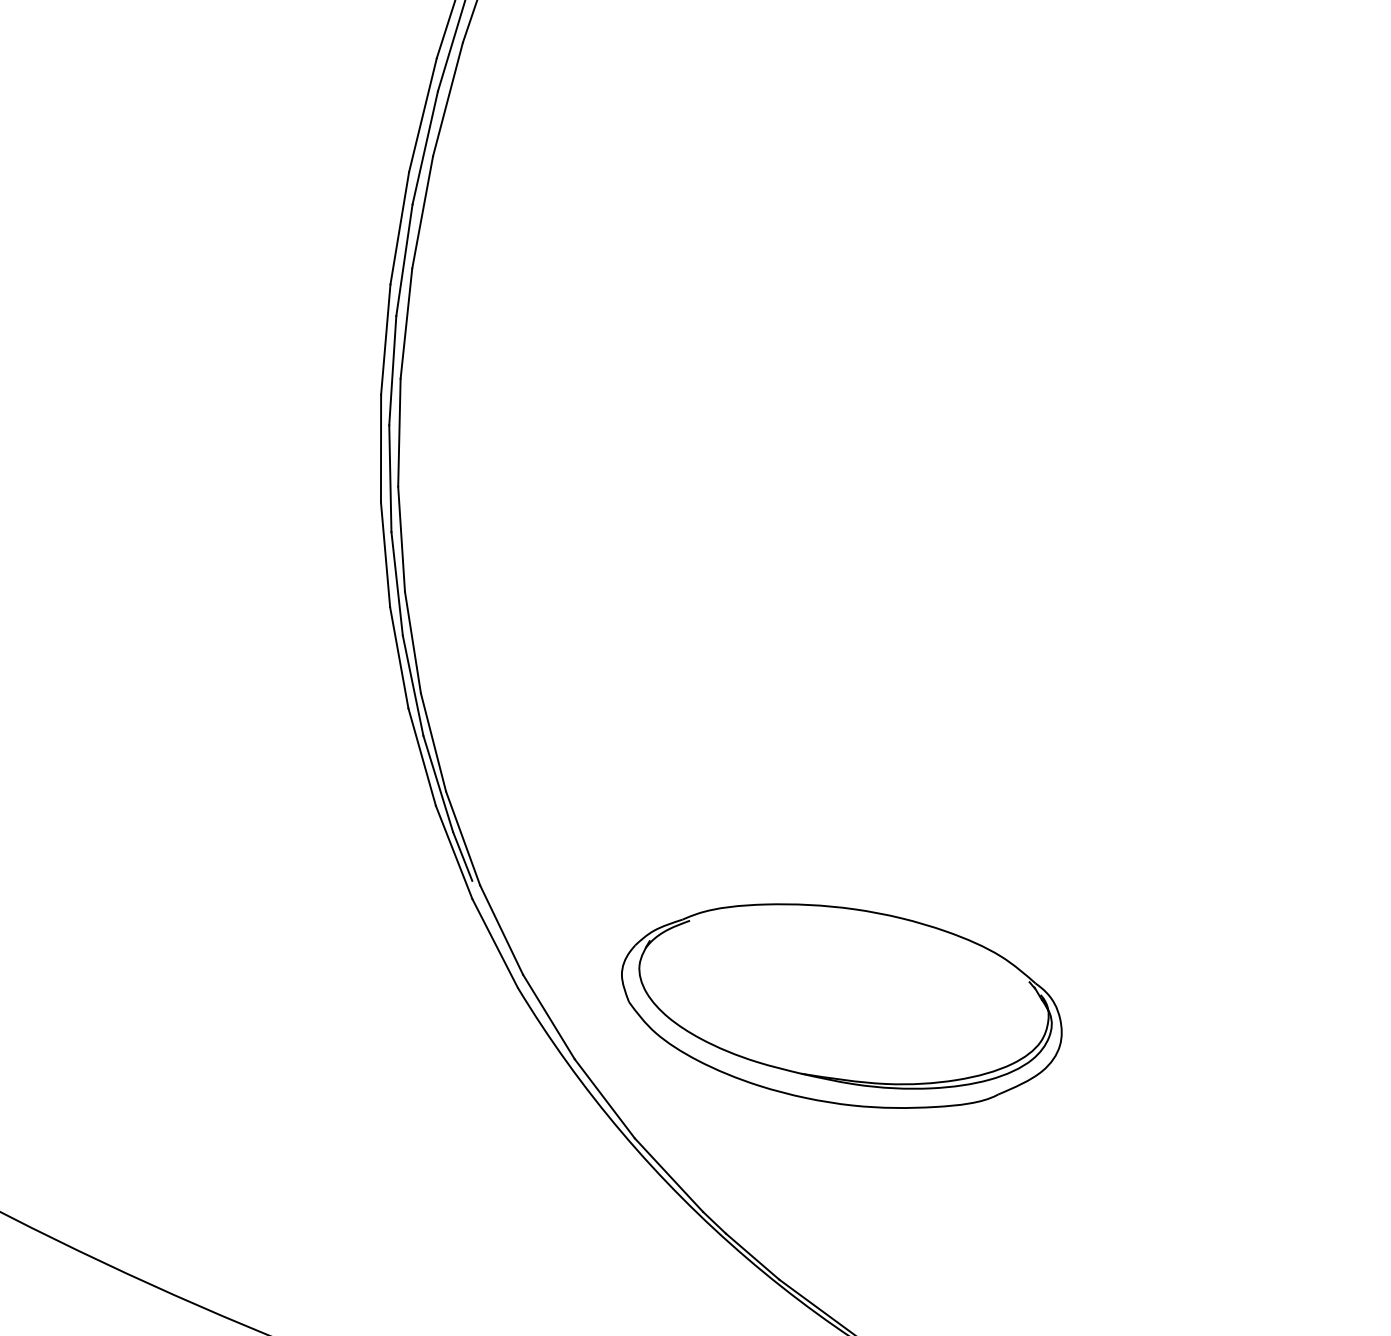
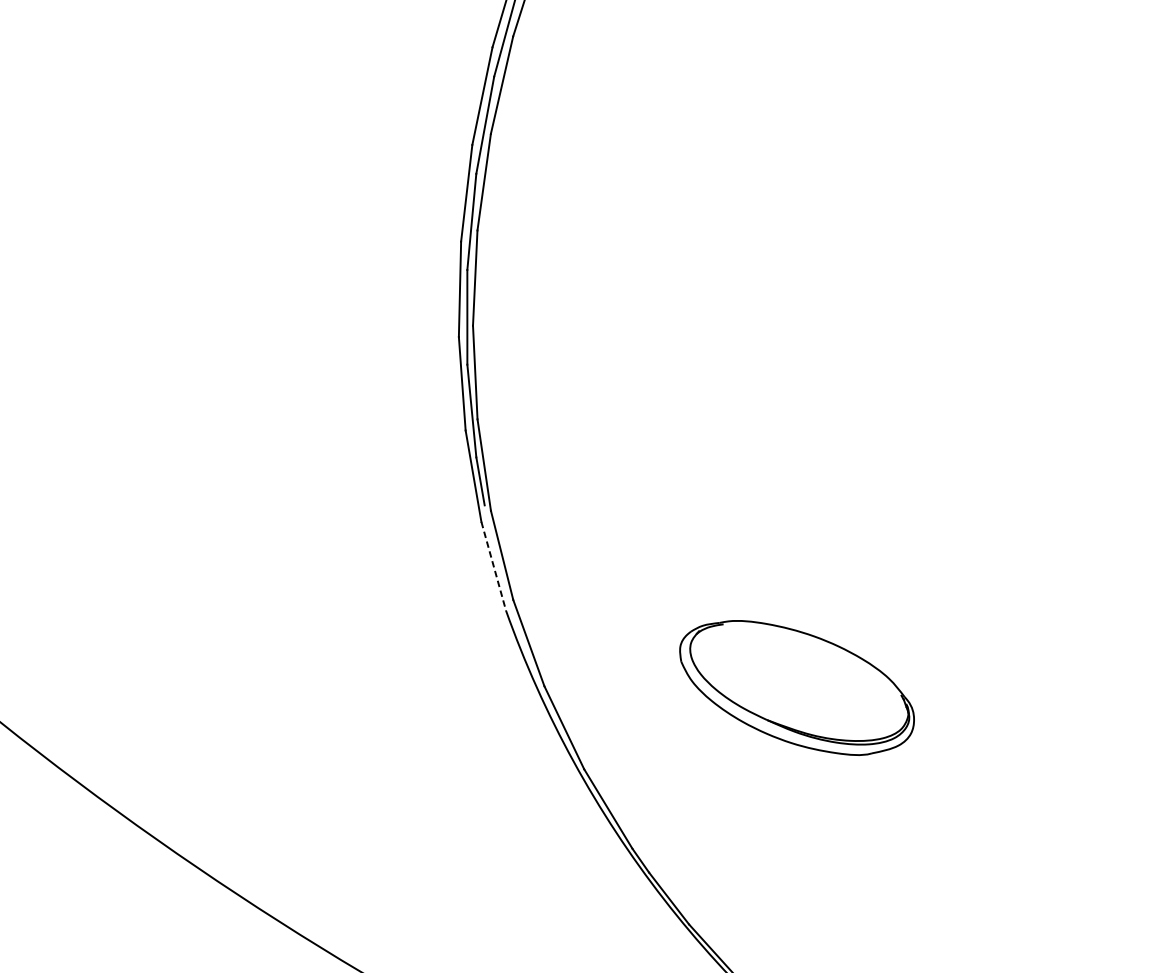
line: (495, 943) -> (494, 566), solid -> dashed
part: (841, 1005) -> (796, 687), size x0.6

